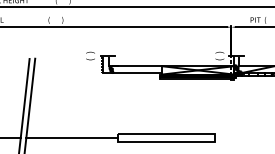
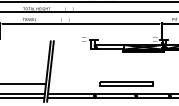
line: (72, 138) -> (74, 84), removed

